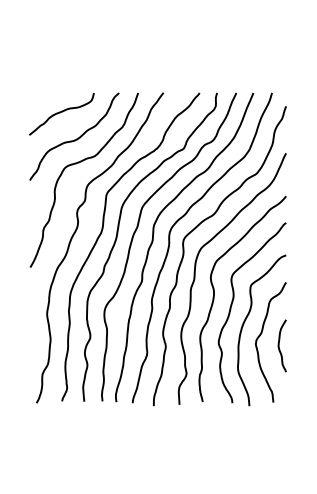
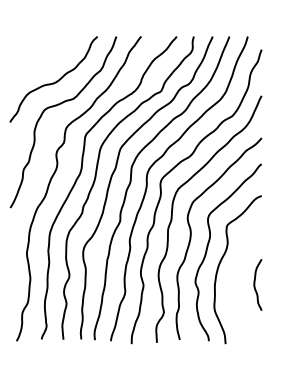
curve: (61, 112) -> (41, 55), removed
curve: (260, 336) -> (236, 275), removed

